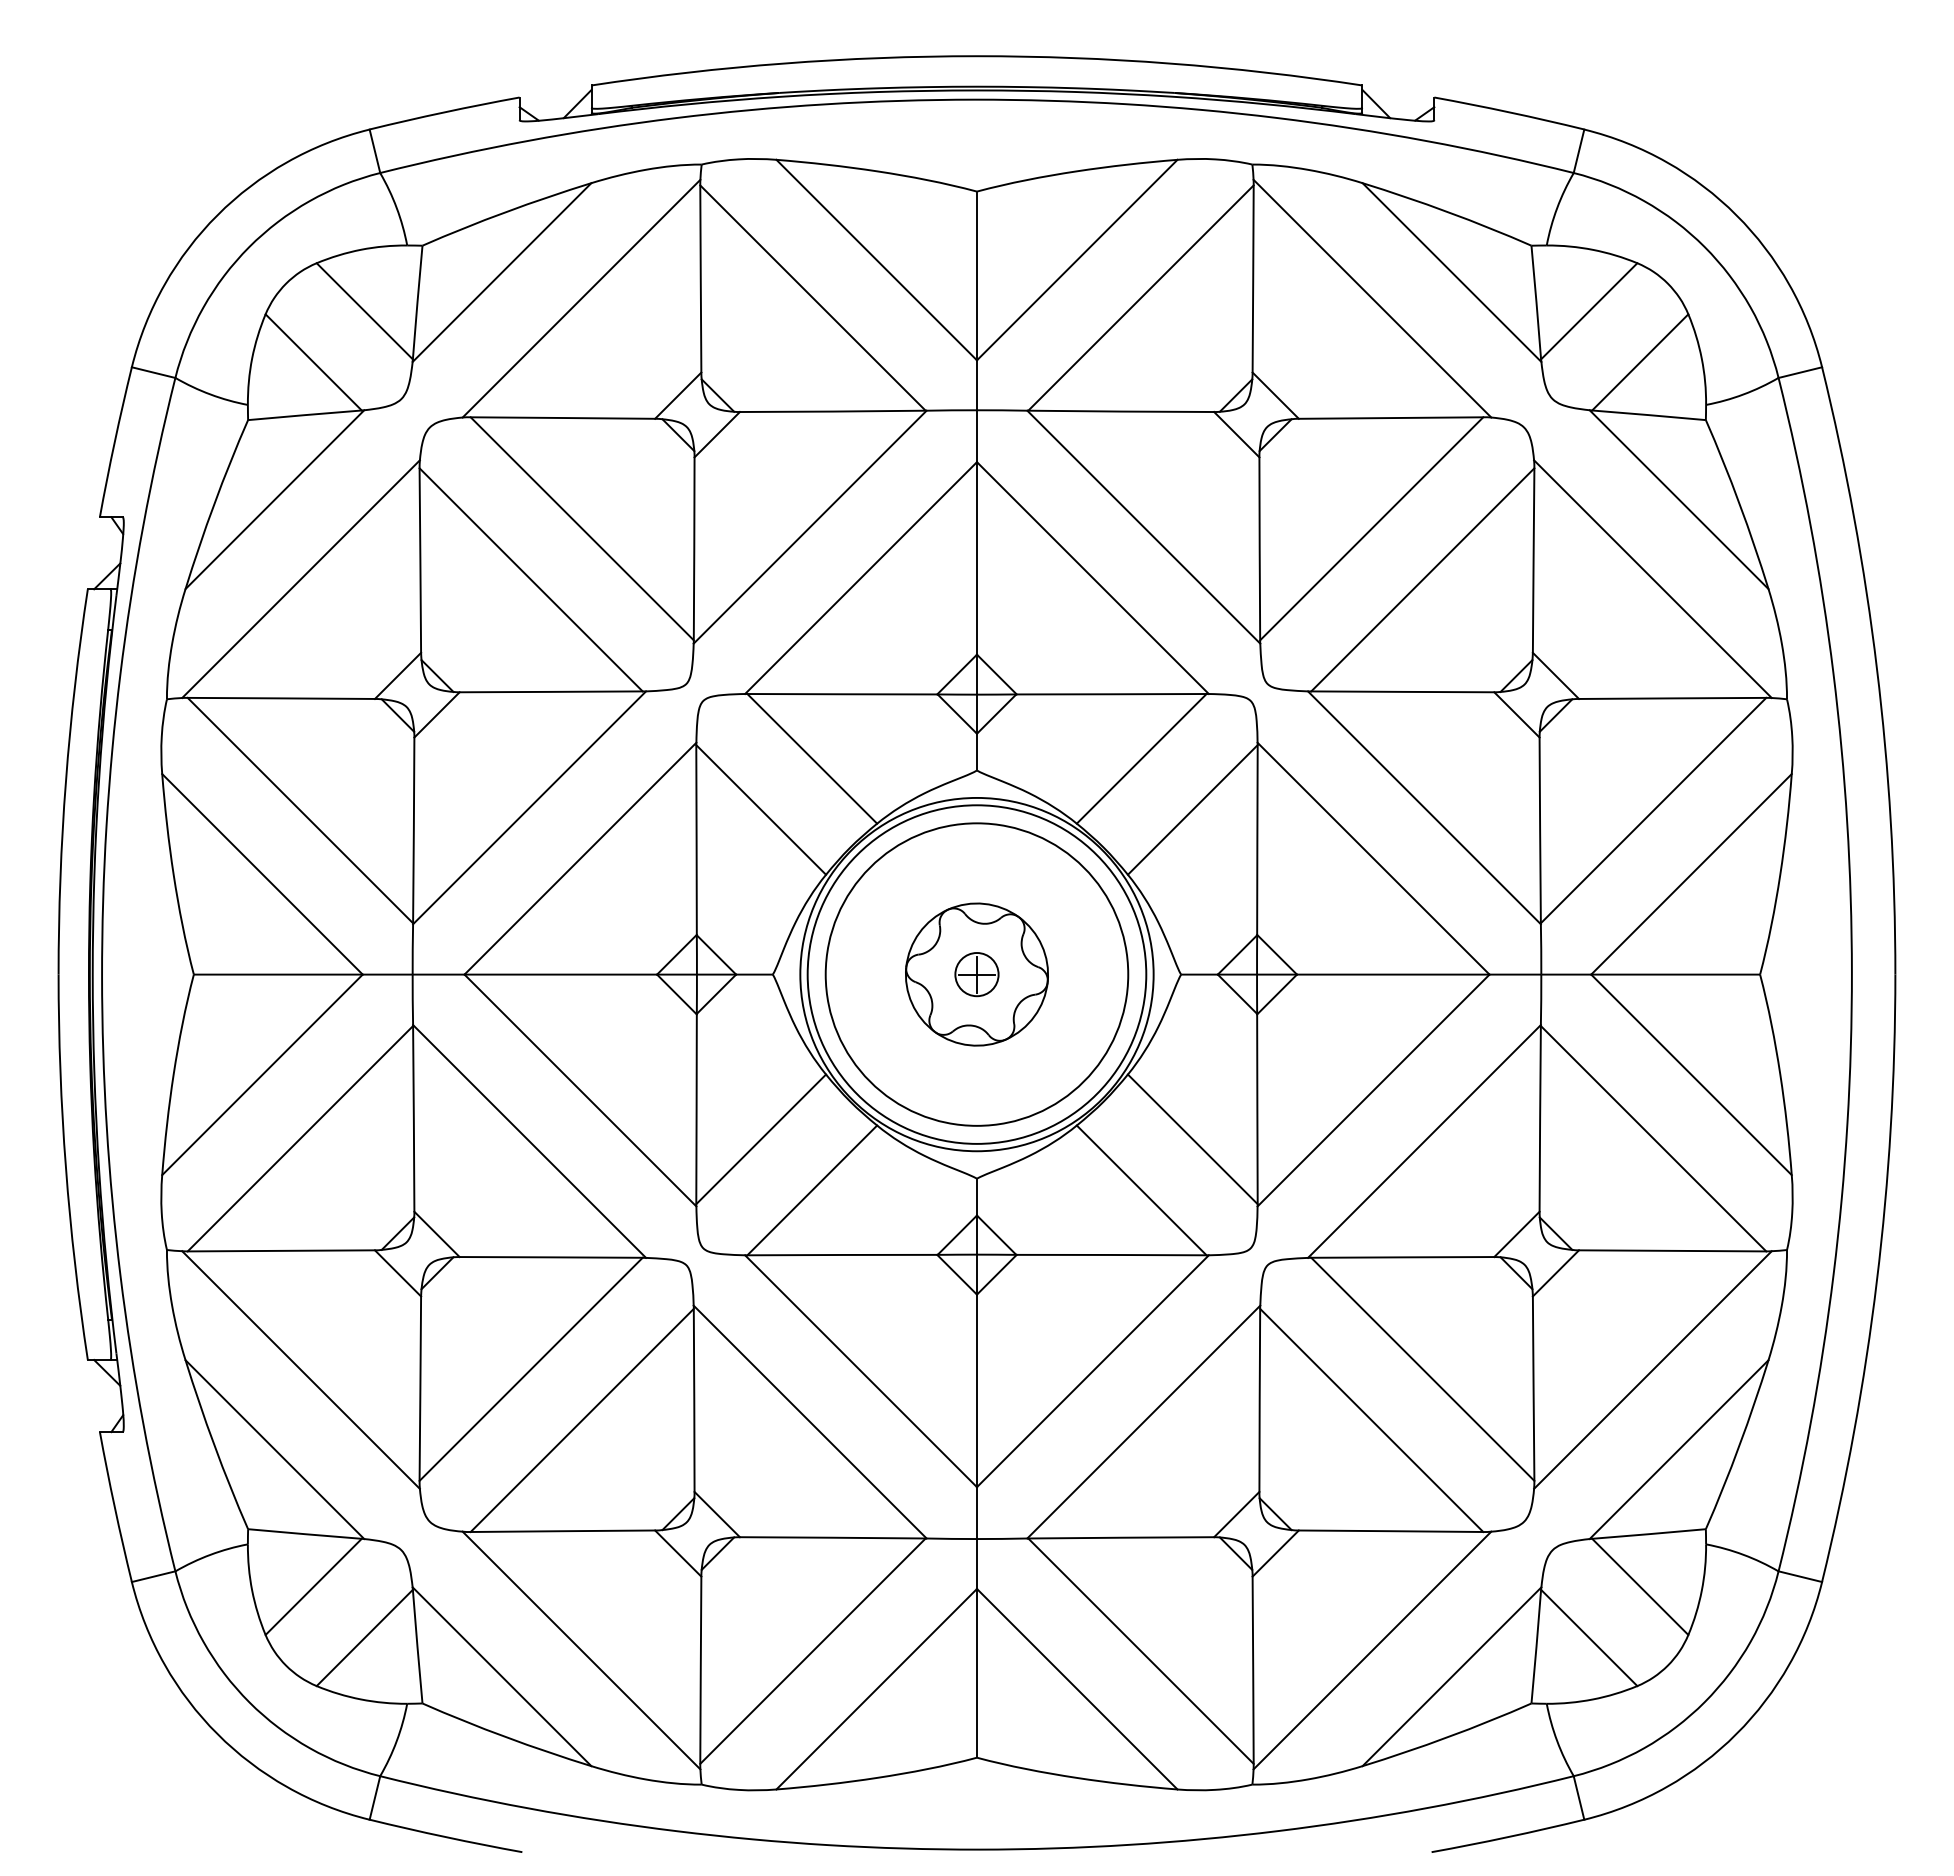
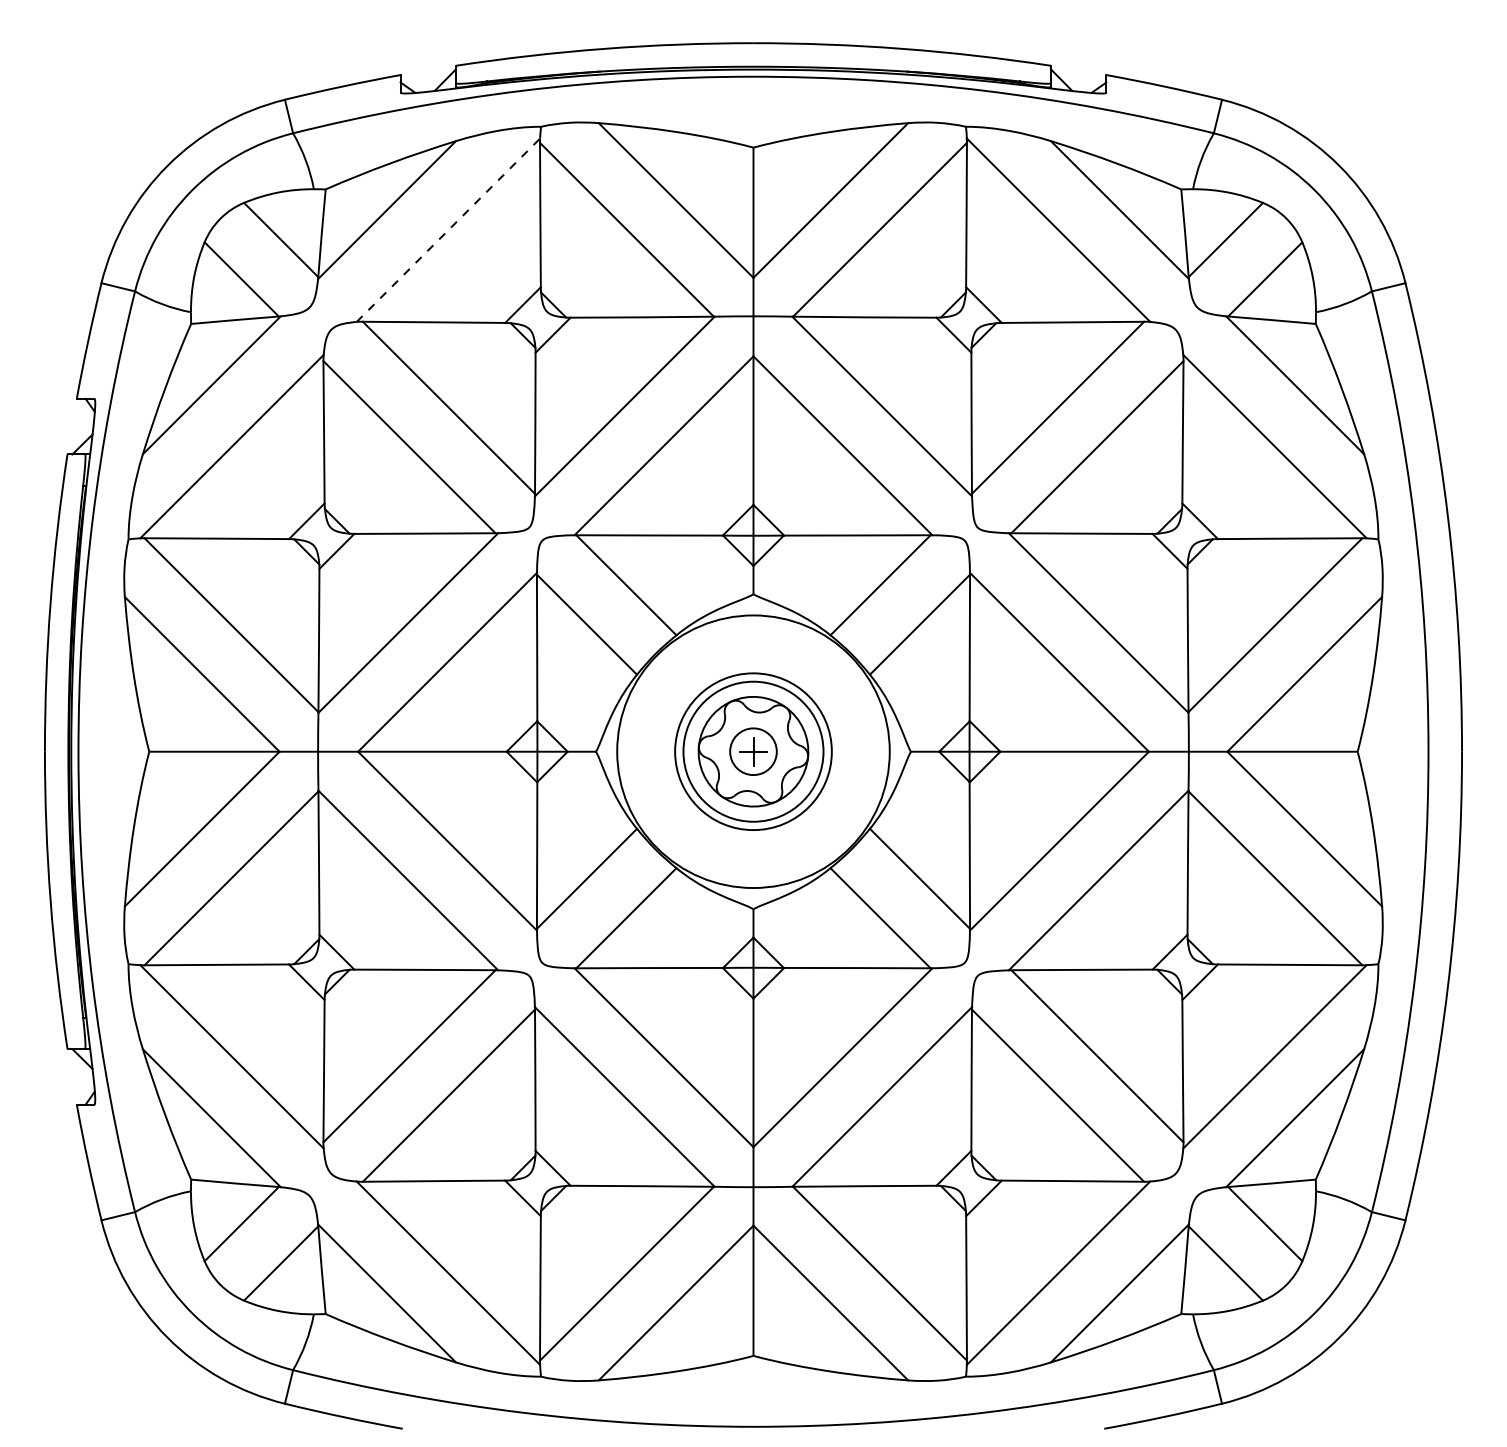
line: (581, 298) -> (448, 230), solid -> dashed
circle: (976, 974) -> (753, 751), size x0.6
circle: (976, 974) -> (753, 751), size x0.6
circle: (976, 974) -> (753, 751), size x1.4

